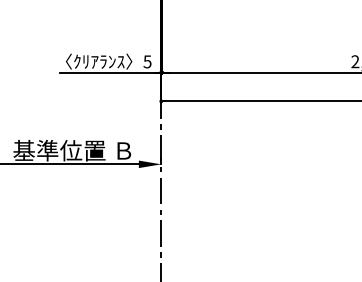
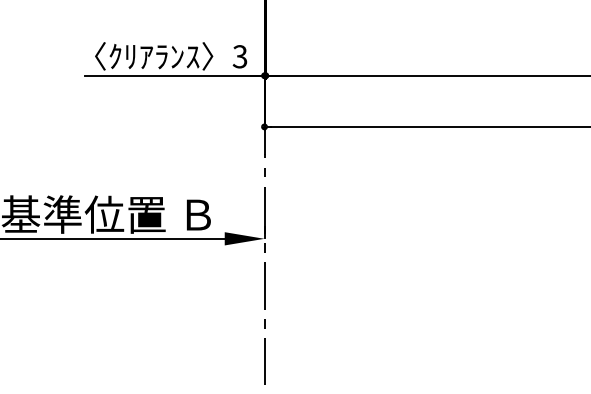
text: (147, 61) -> (240, 56), 5 -> 3

